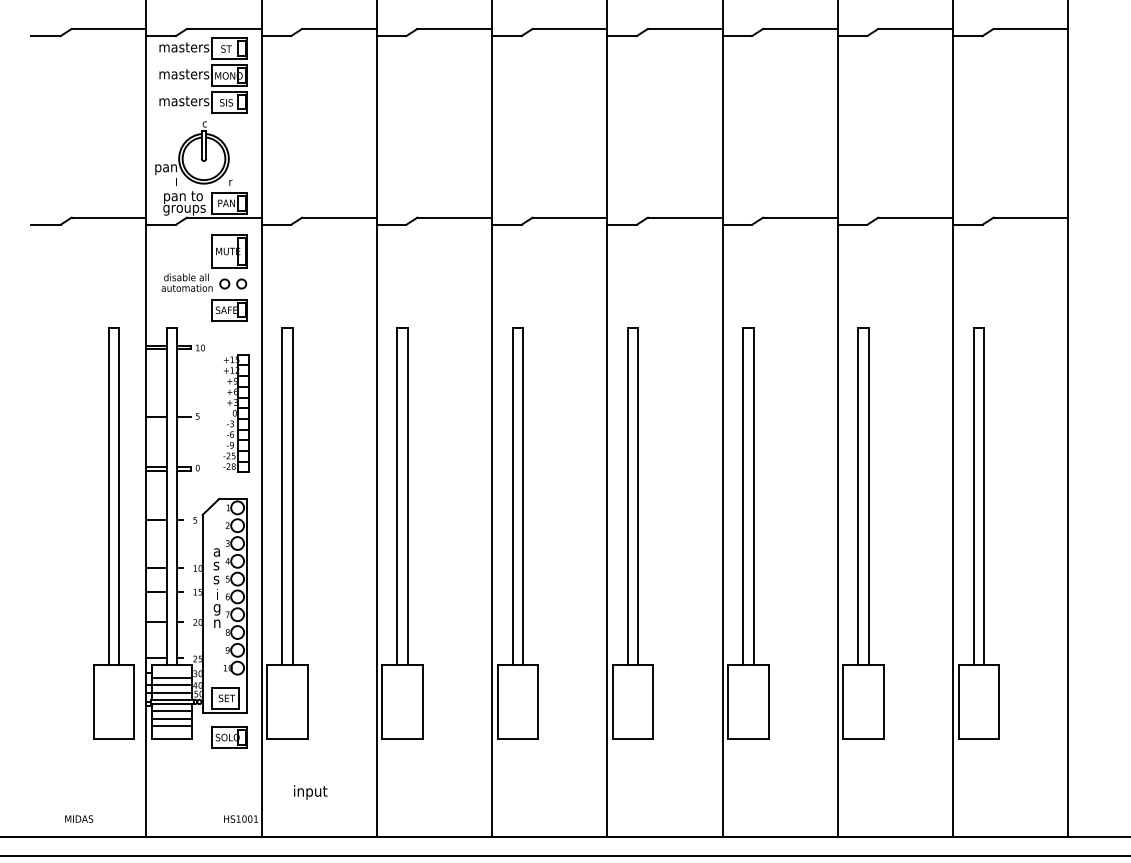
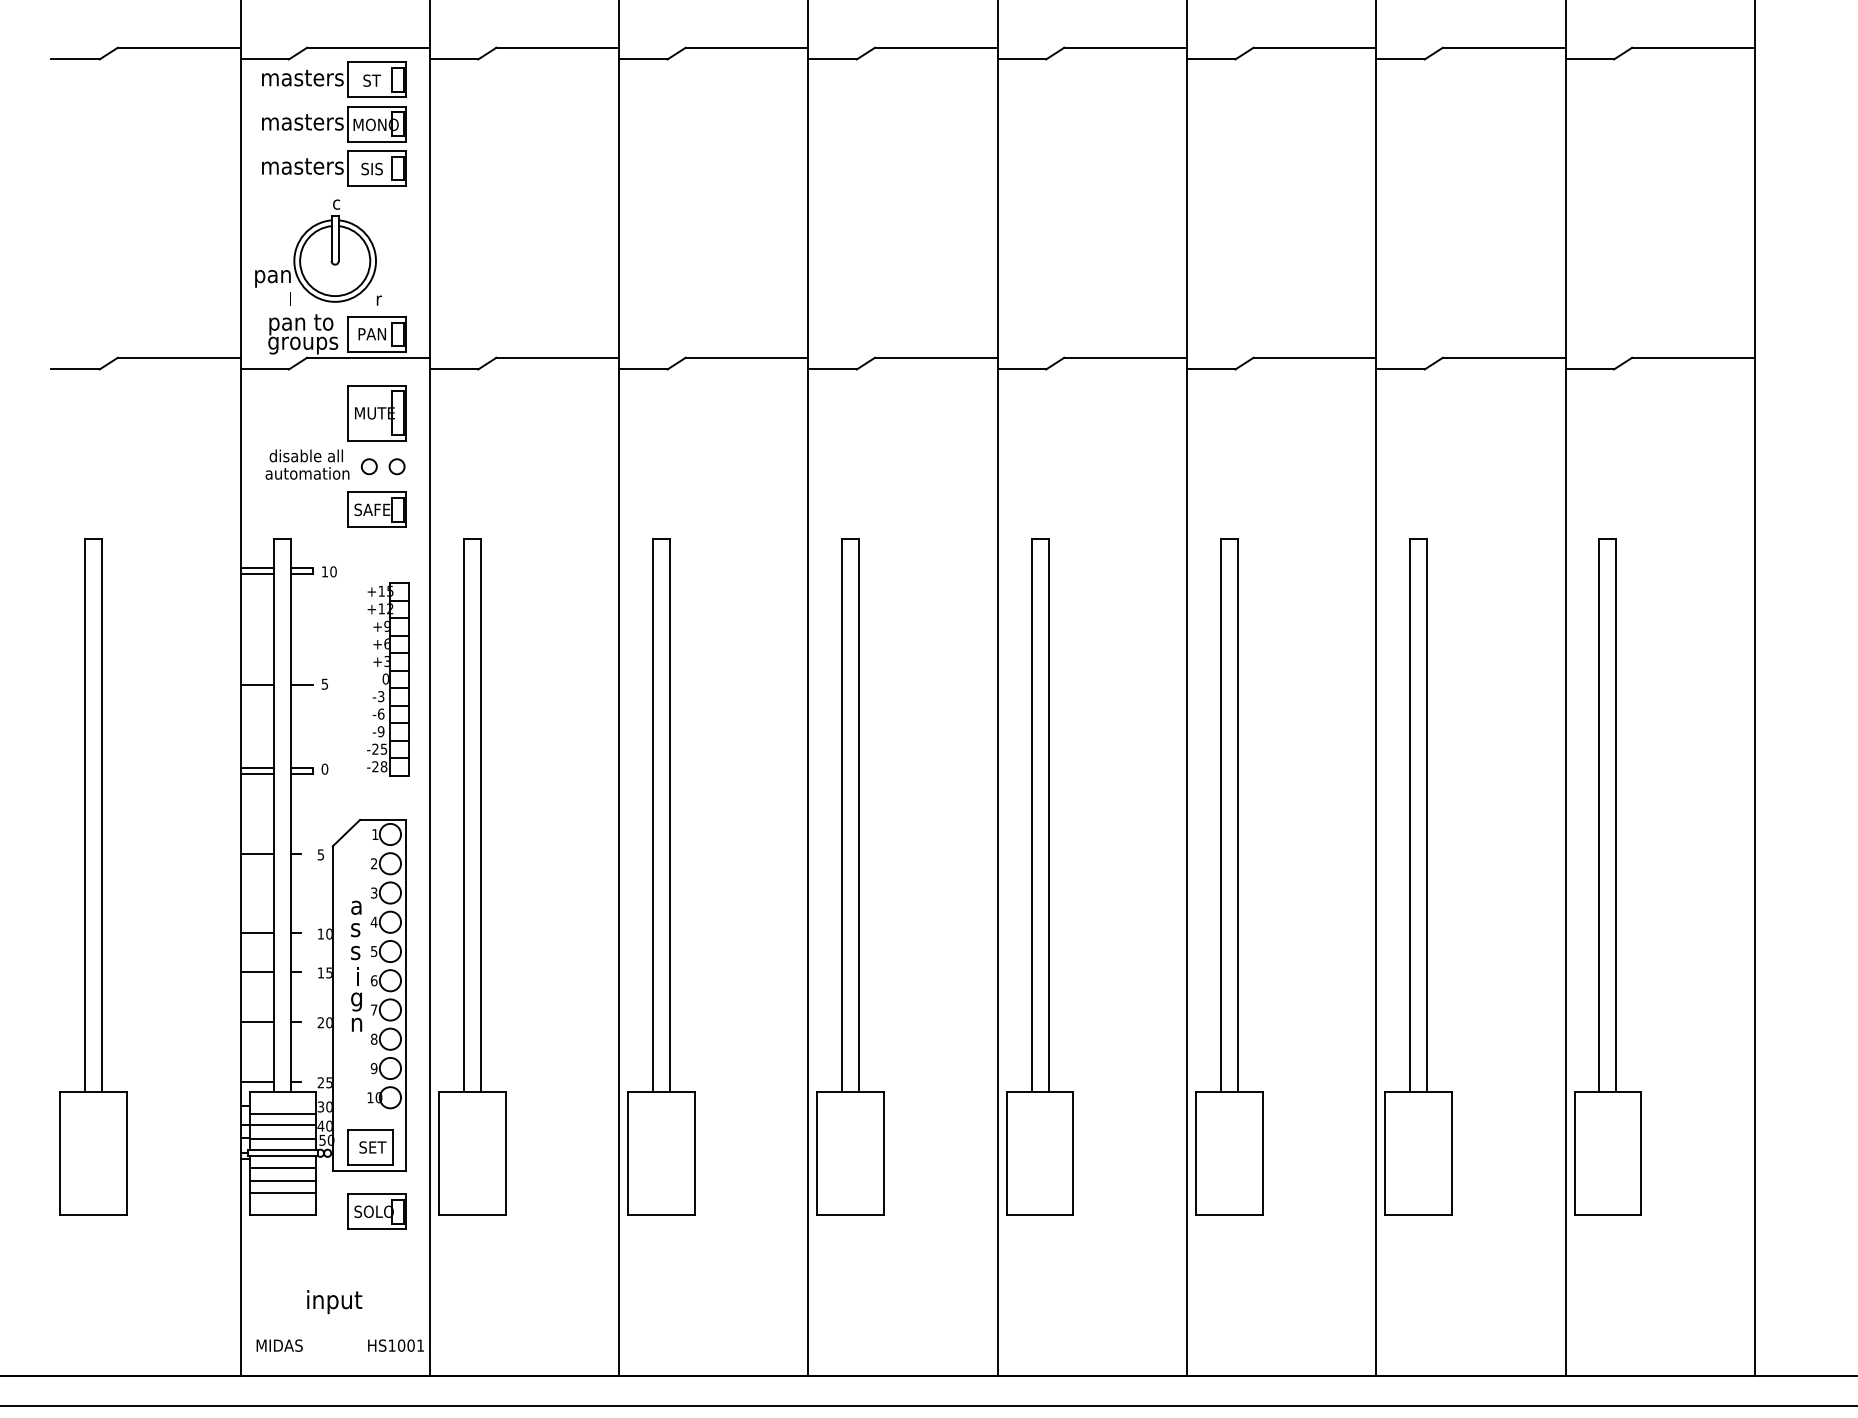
part: (113, 533) -> (92, 876), moved
text: (310, 792) -> (334, 1302), moved
text: (79, 818) -> (280, 1344), moved

